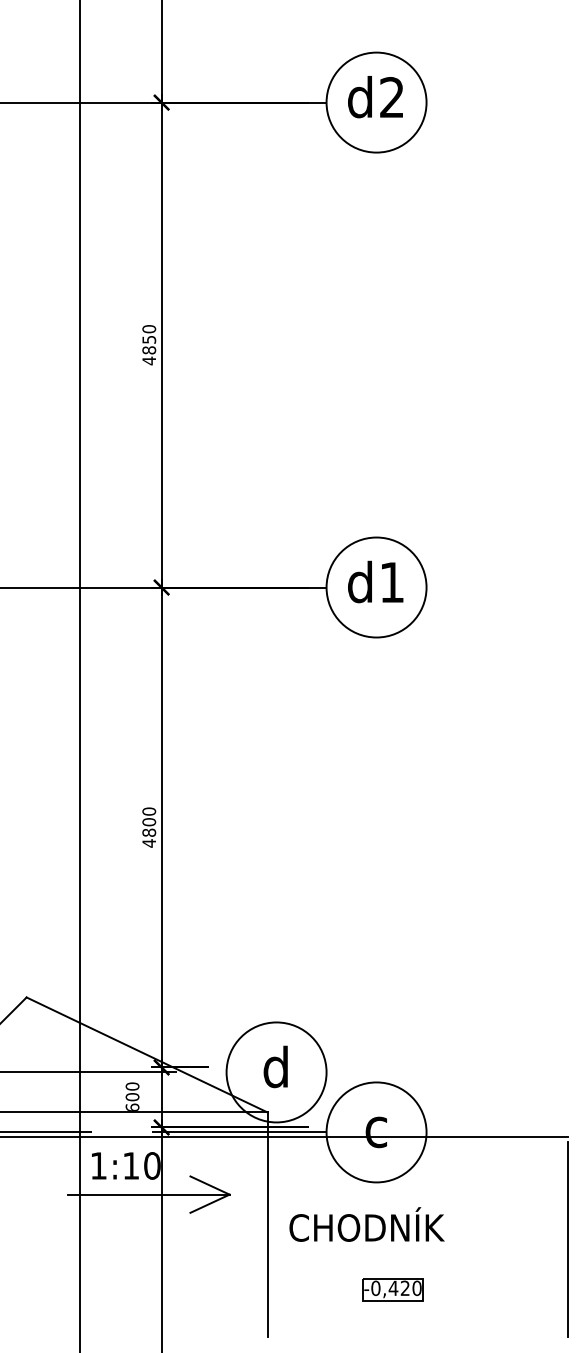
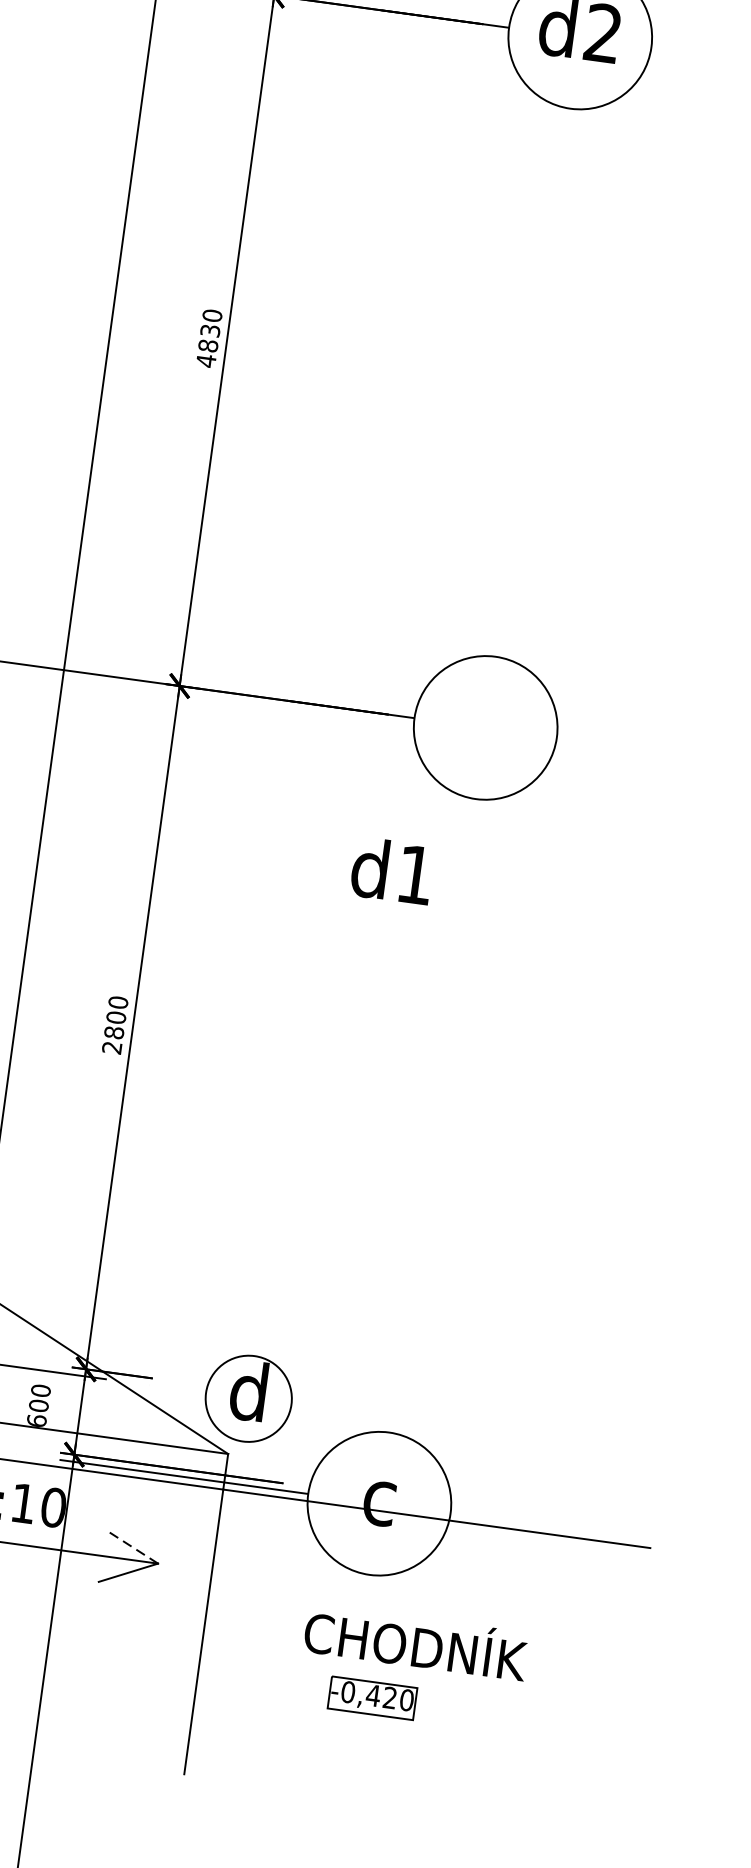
text: (148, 339) -> (209, 330), 4850 -> 4830
text: (375, 581) -> (392, 870), moved
text: (148, 843) -> (111, 1047), 4800 -> 2800
circle: (276, 1072) -> (248, 1398), size x0.6
line: (210, 1185) -> (132, 1546), solid -> dashed
text: (366, 1224) -> (415, 1642), moved
line: (567, 1239) -> (630, 1693), removed
part: (392, 1289) -> (371, 1697), moved

